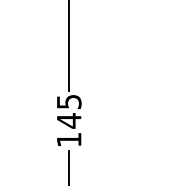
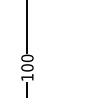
text: (69, 110) -> (27, 62), 145 -> 100

